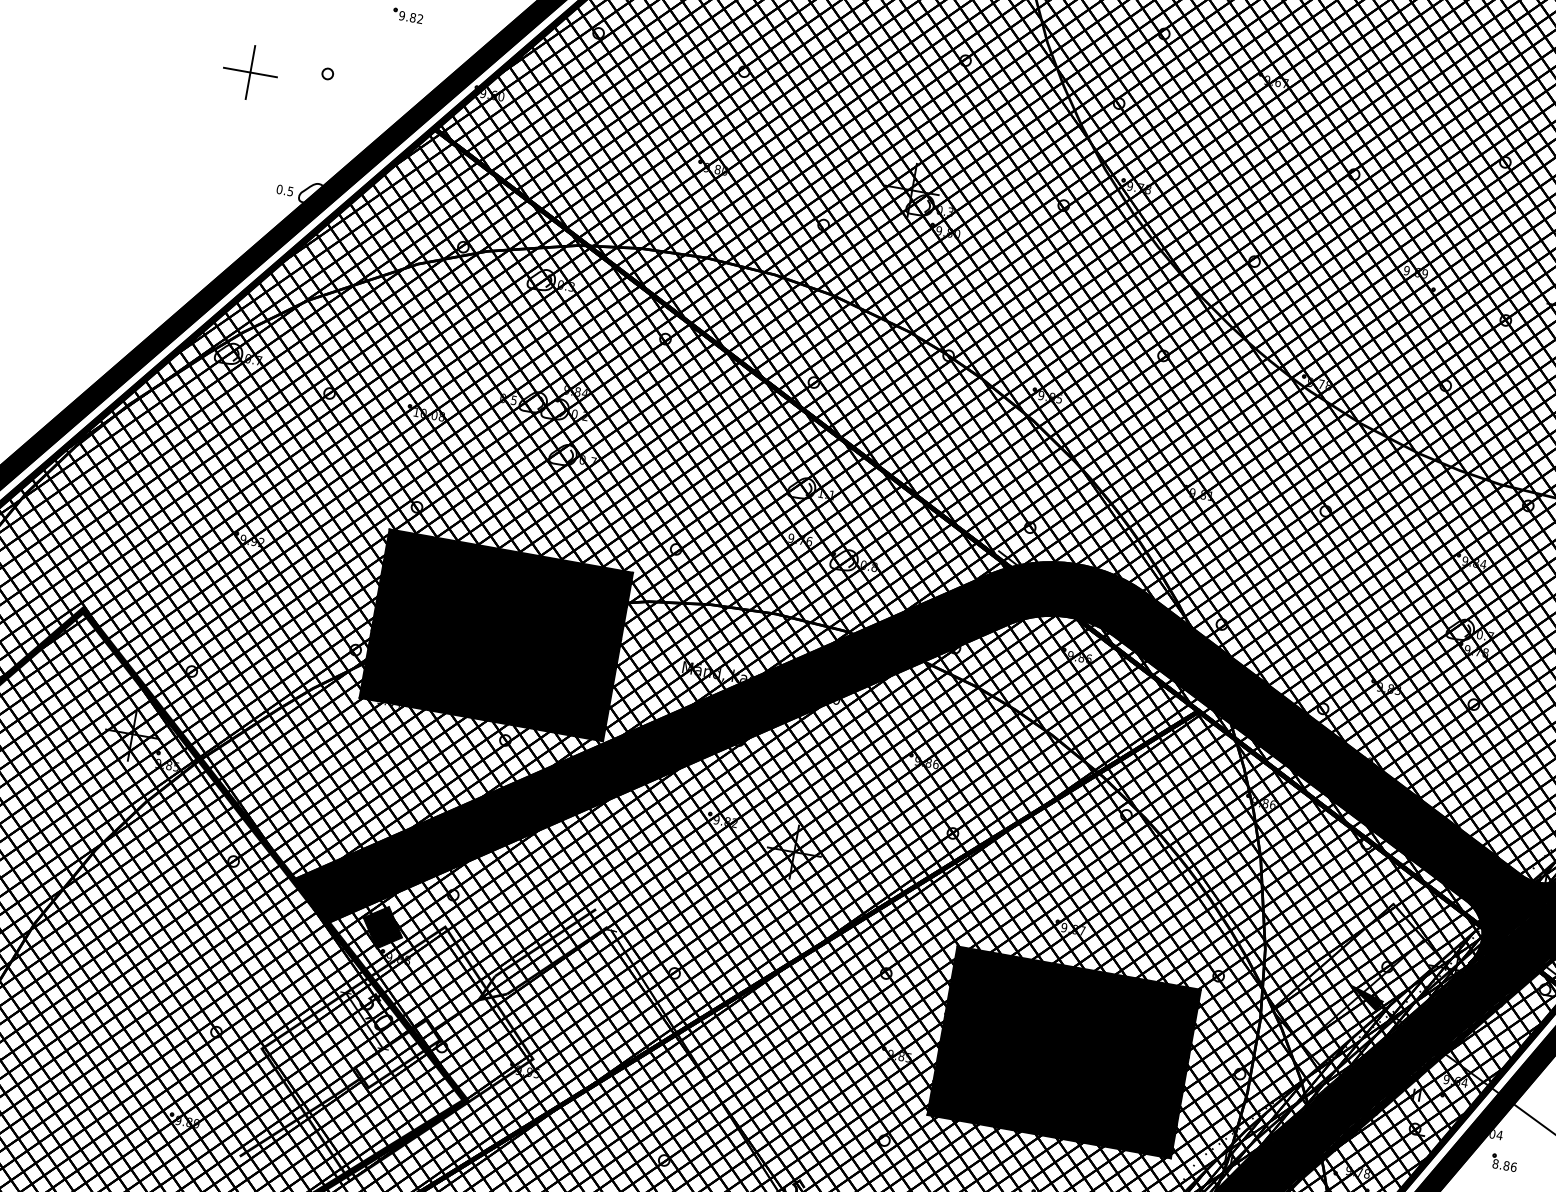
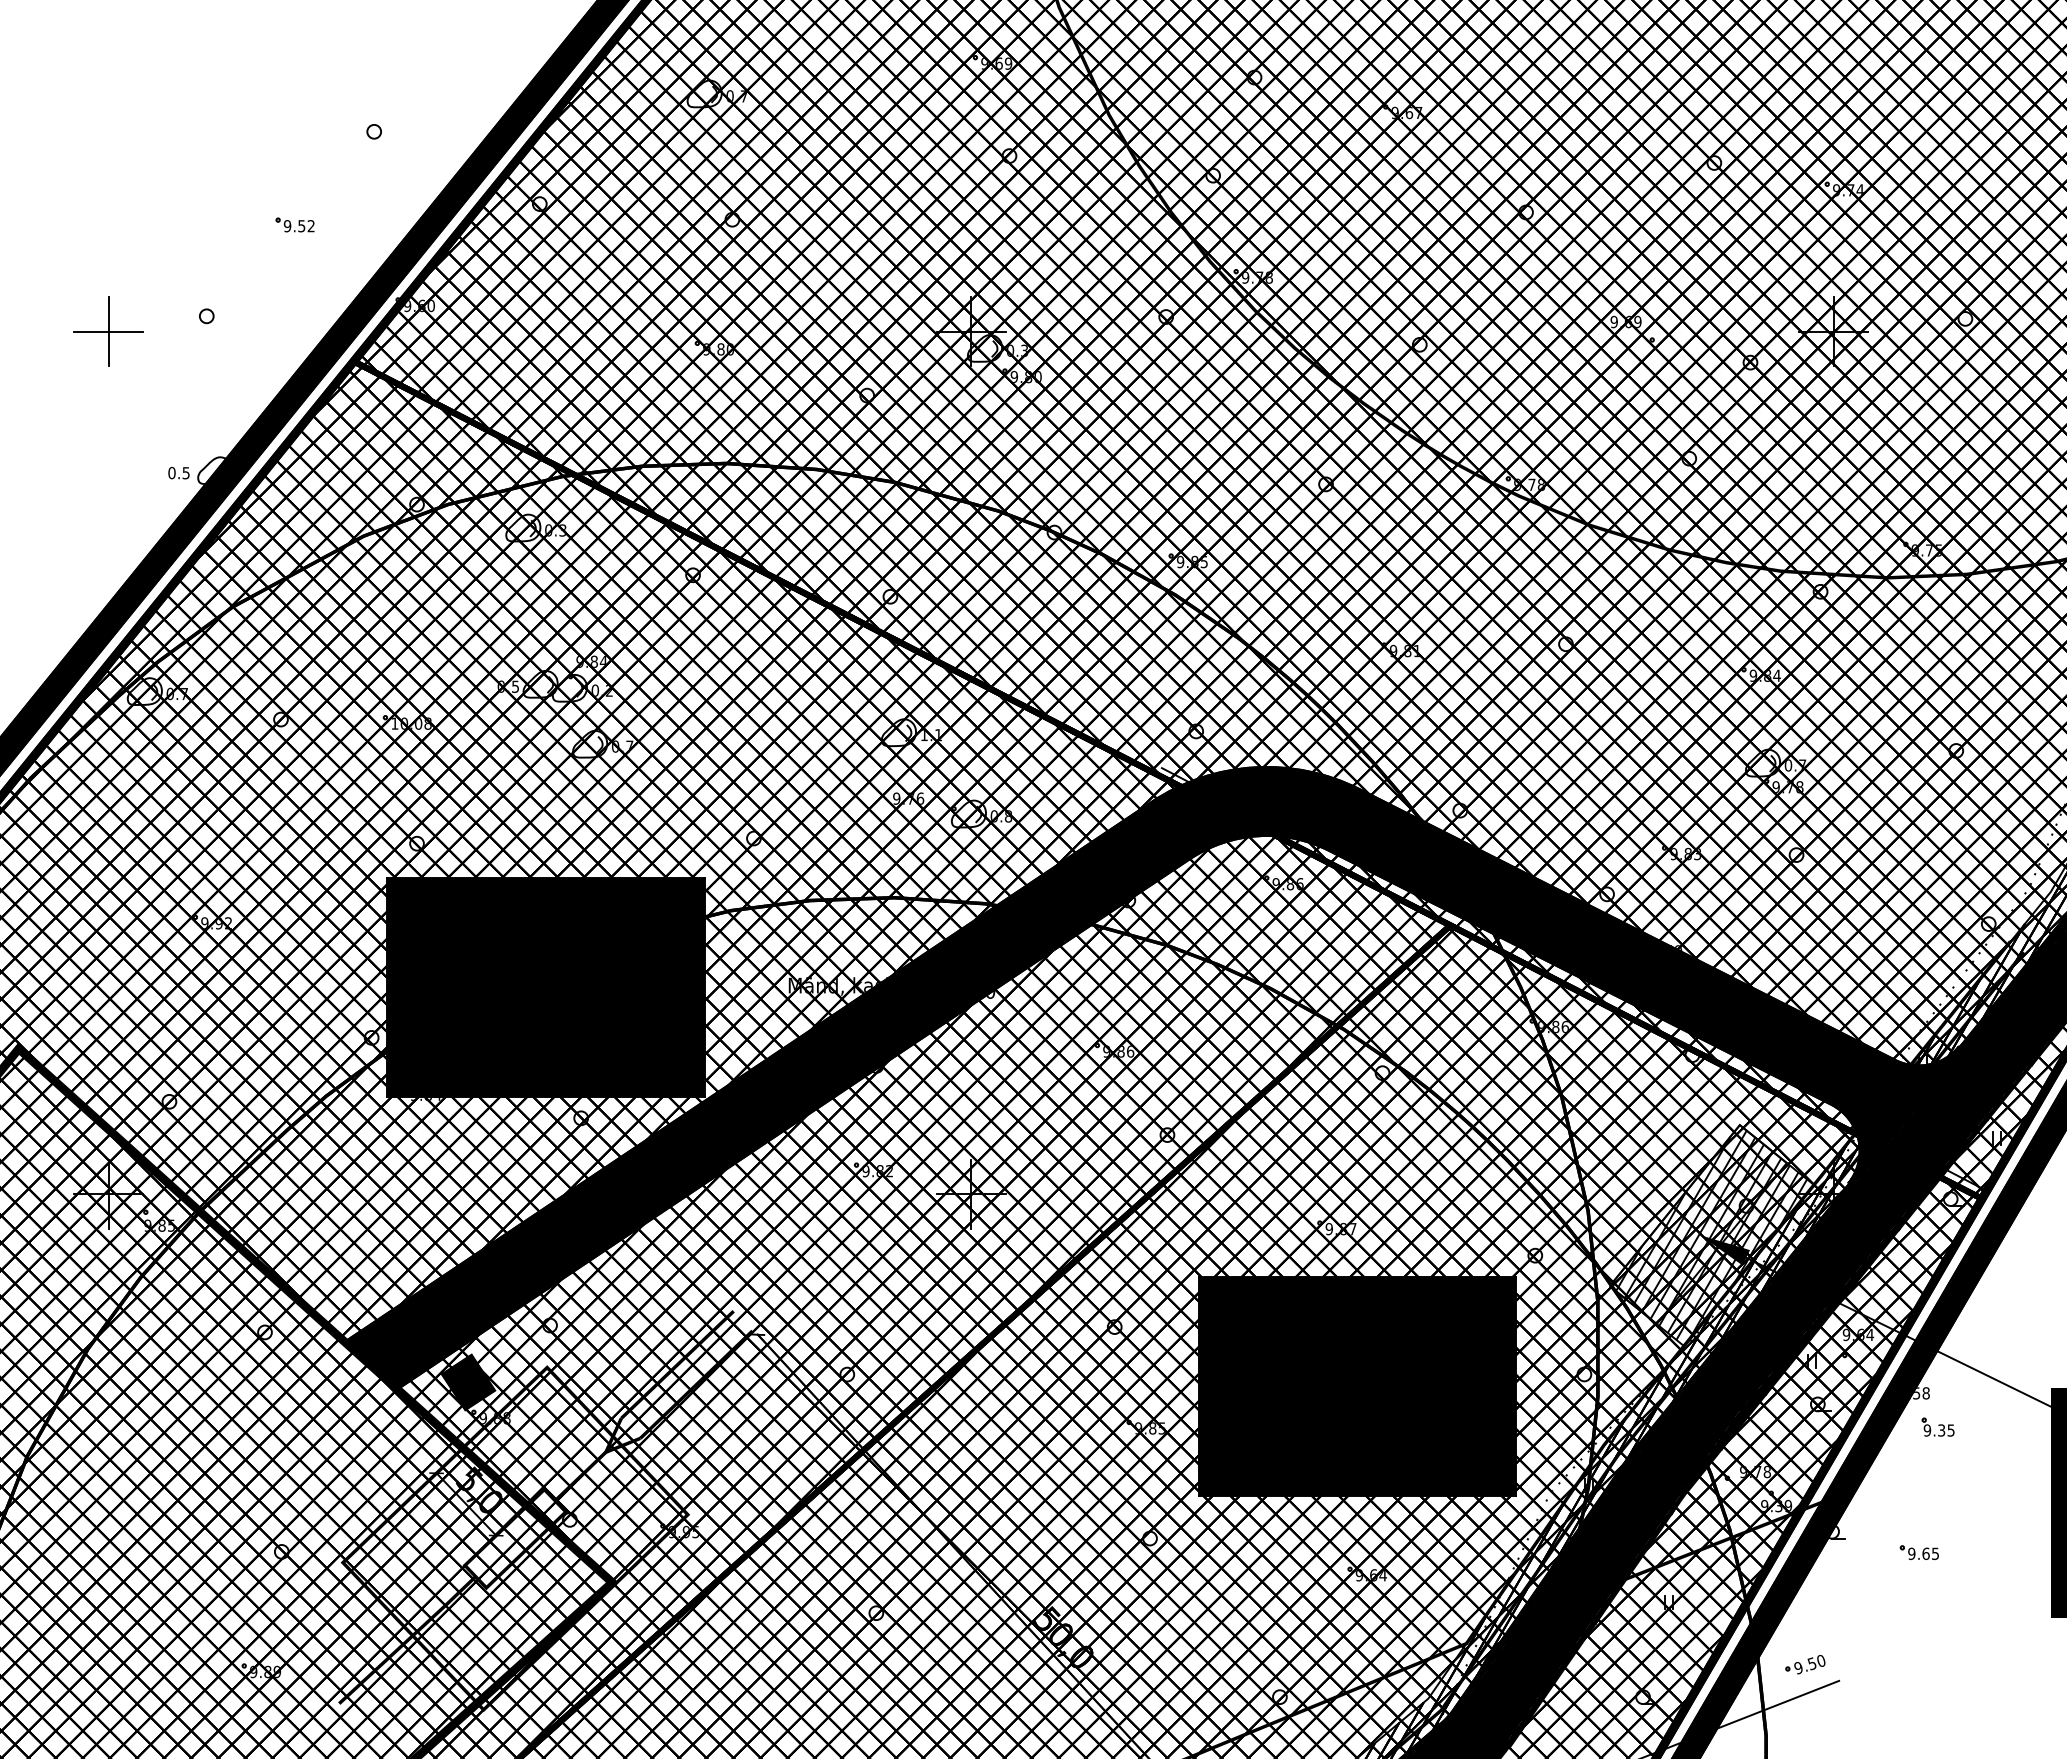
text: (412, 18) -> (301, 226), 9.82 -> 9.52
hatch: (1356, 984) -> (1711, 1234), added
text: (1496, 1134) -> (1921, 1393), 8.04 -> 9.58
text: (1504, 1165) -> (1938, 1430), 8.86 -> 9.35

